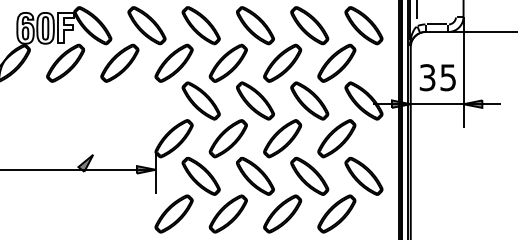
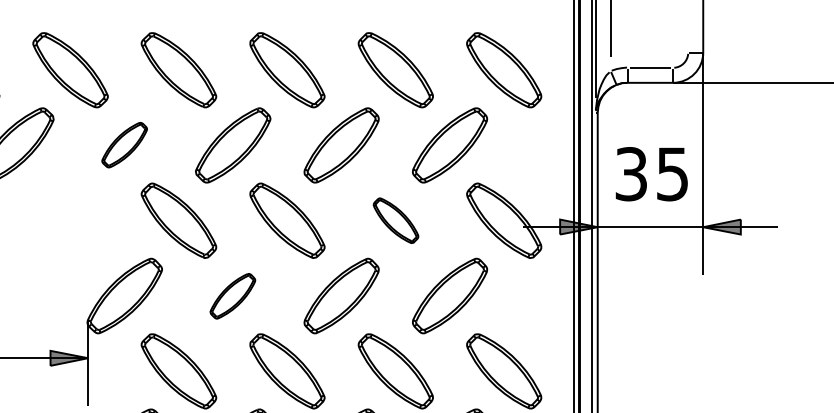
part: (173, 62) -> (123, 143), size x0.6
part: (309, 100) -> (395, 219), size x0.6
part: (227, 138) -> (231, 295), size x0.6

